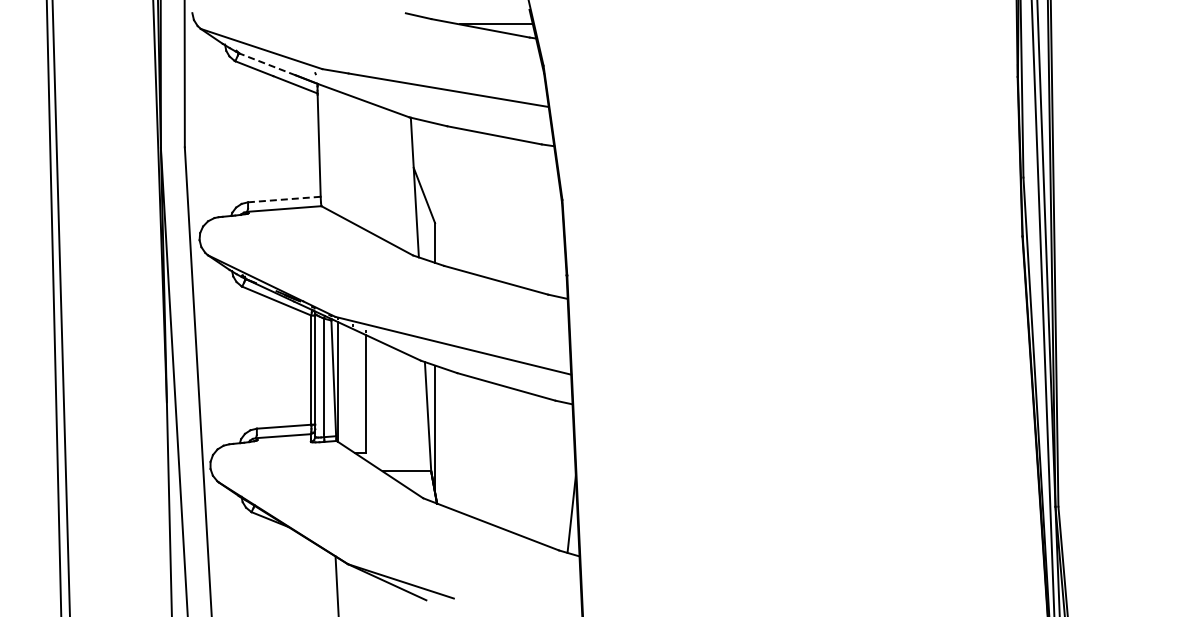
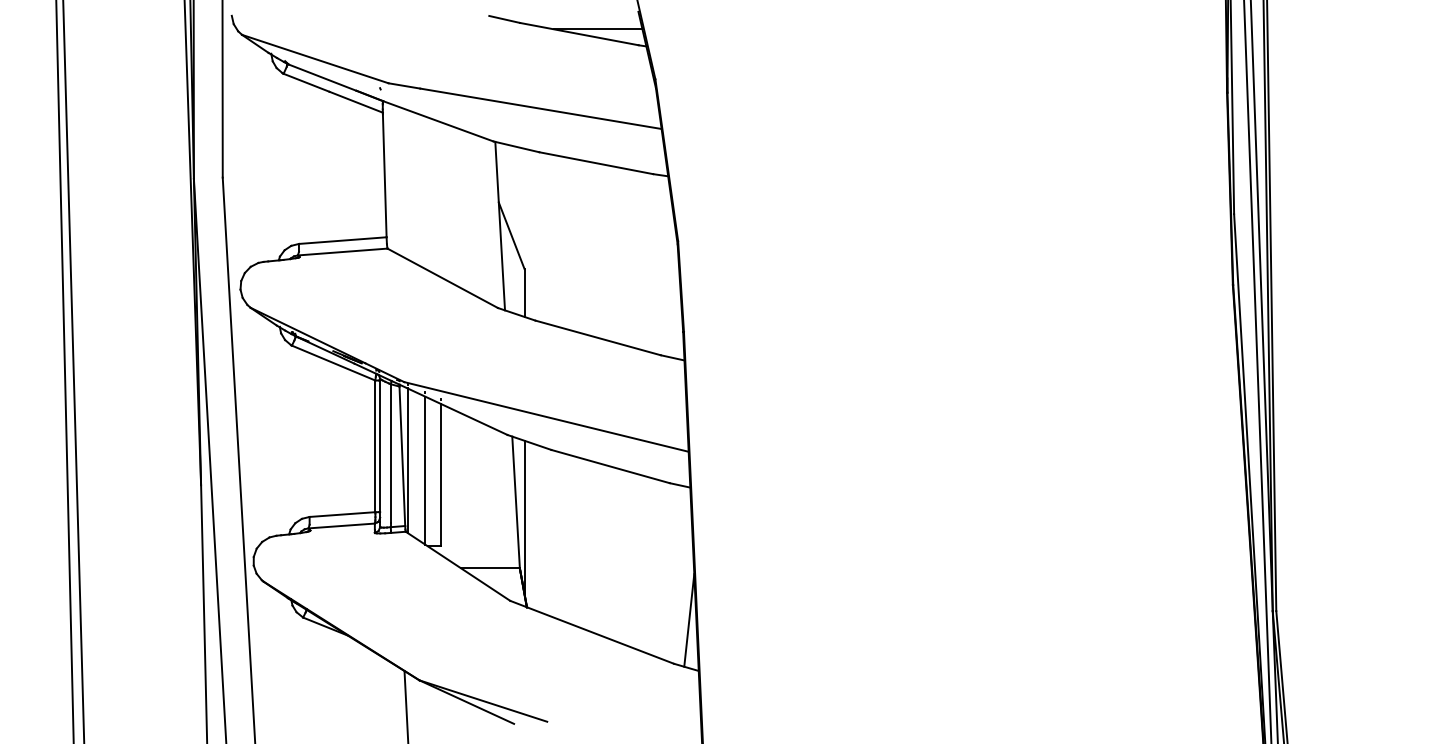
line: (267, 64) -> (322, 77), dashed -> solid
line: (283, 199) -> (341, 240), dashed -> solid
line: (352, 389) -> (424, 469), added

